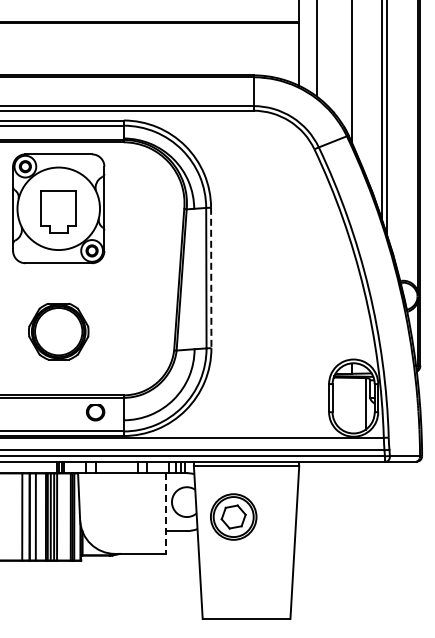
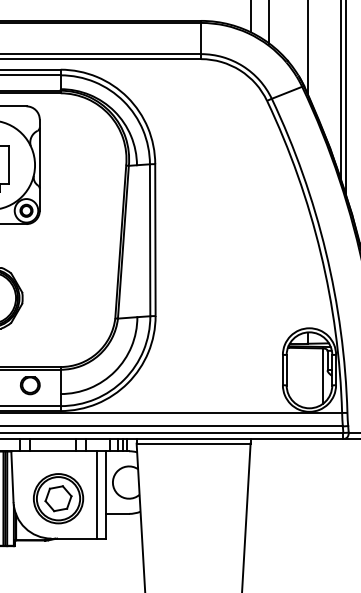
line: (211, 278) -> (155, 240), dashed -> solid
line: (157, 513) -> (97, 494), added
line: (165, 514) -> (105, 495), dashed -> solid
part: (233, 516) -> (58, 498), moved

